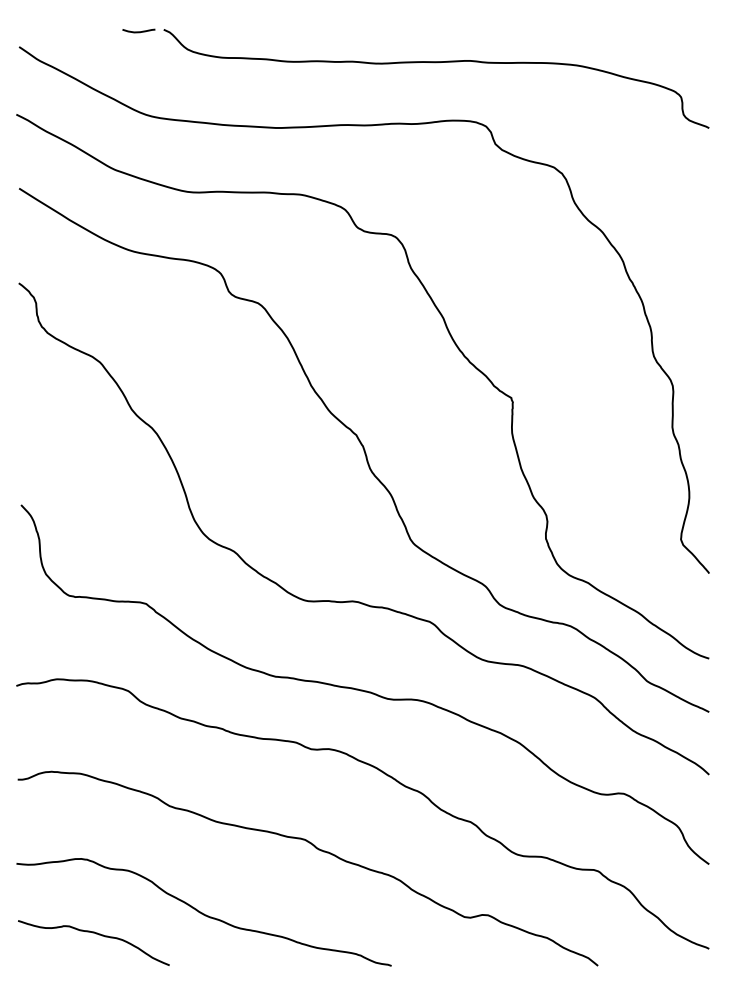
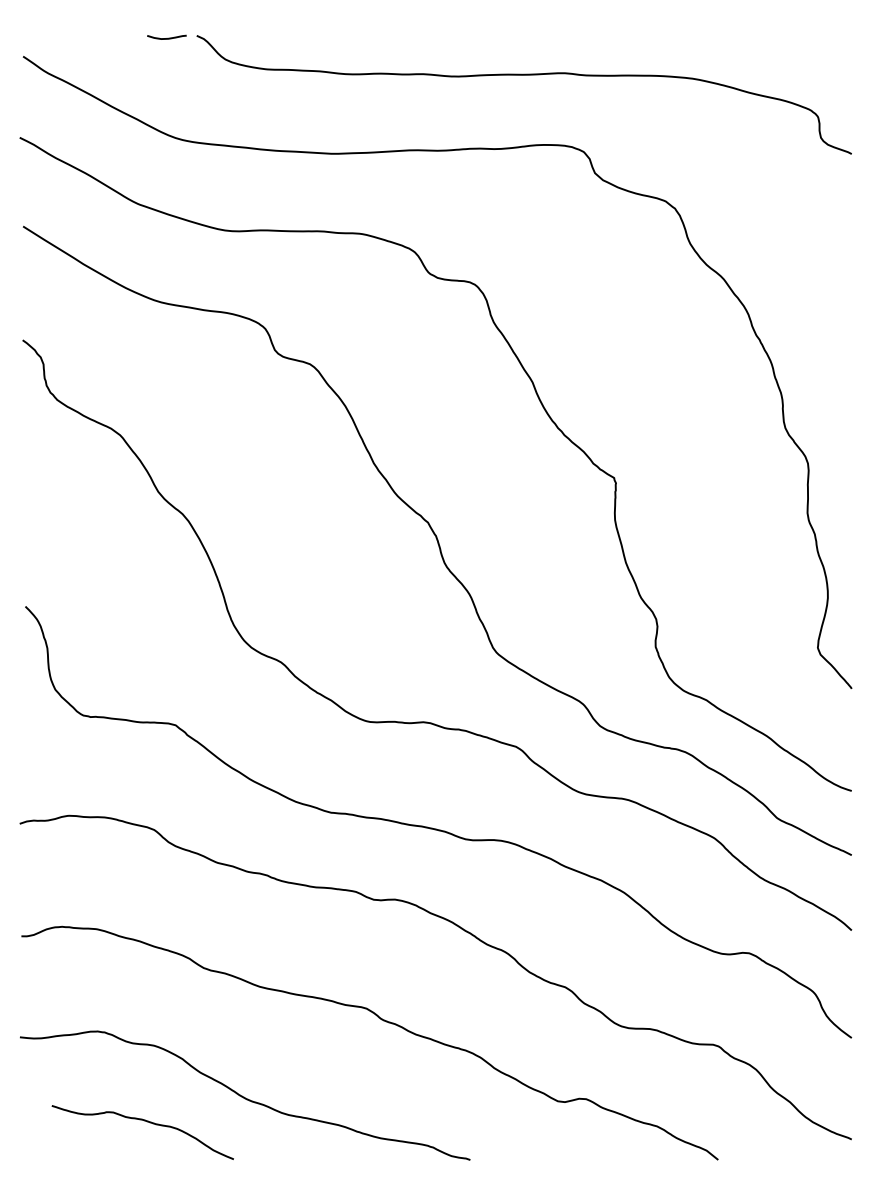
curve: (95, 933) -> (144, 1121), moved

